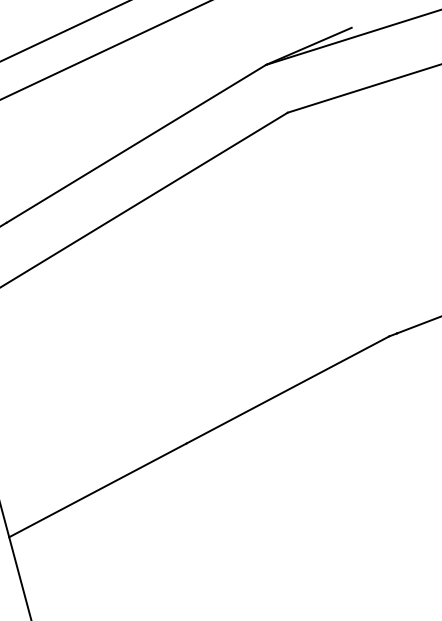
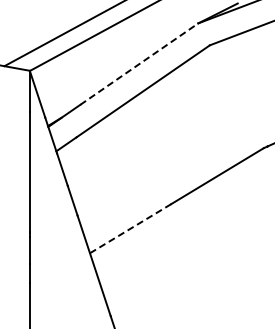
line: (136, 144) -> (139, 64), solid -> dashed
line: (99, 489) -> (131, 228), solid -> dashed

